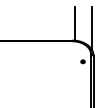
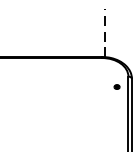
line: (74, 23) -> (105, 32), solid -> dashed
line: (91, 27) -> (129, 38), removed

